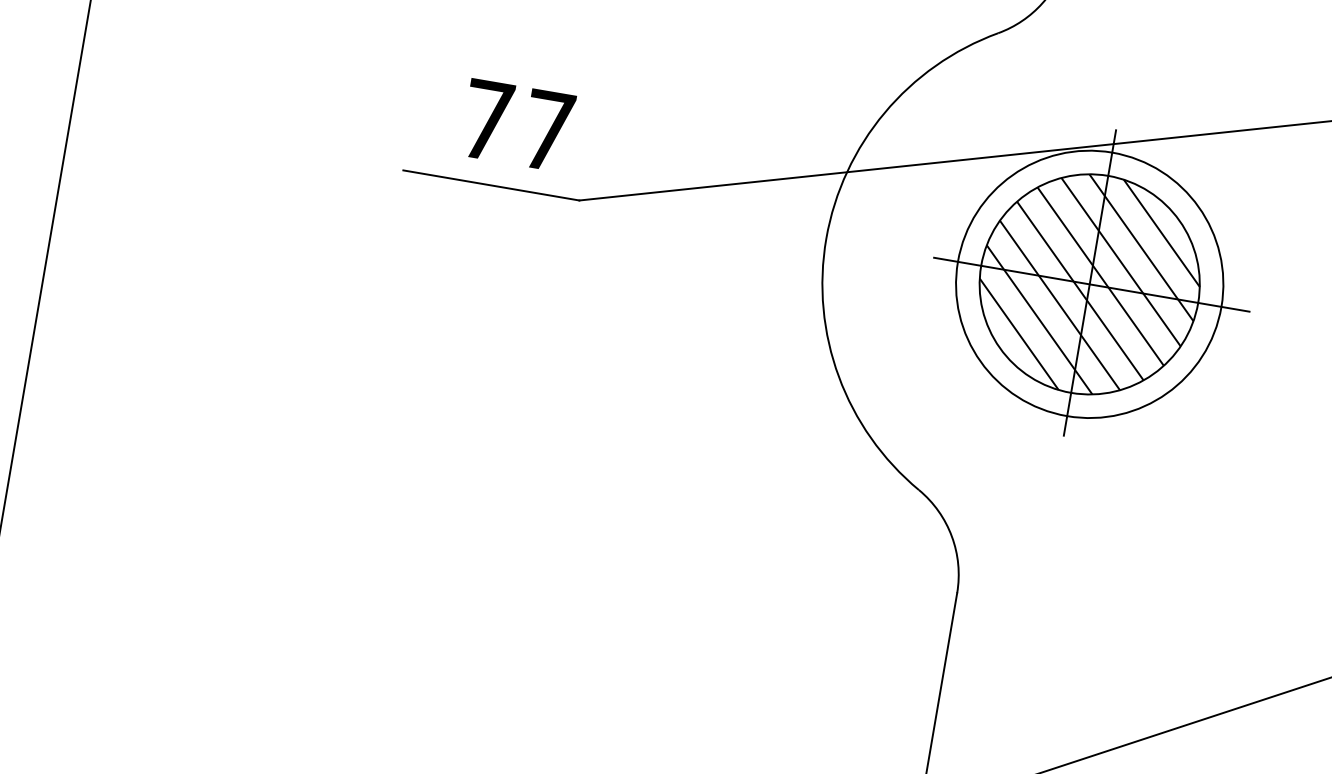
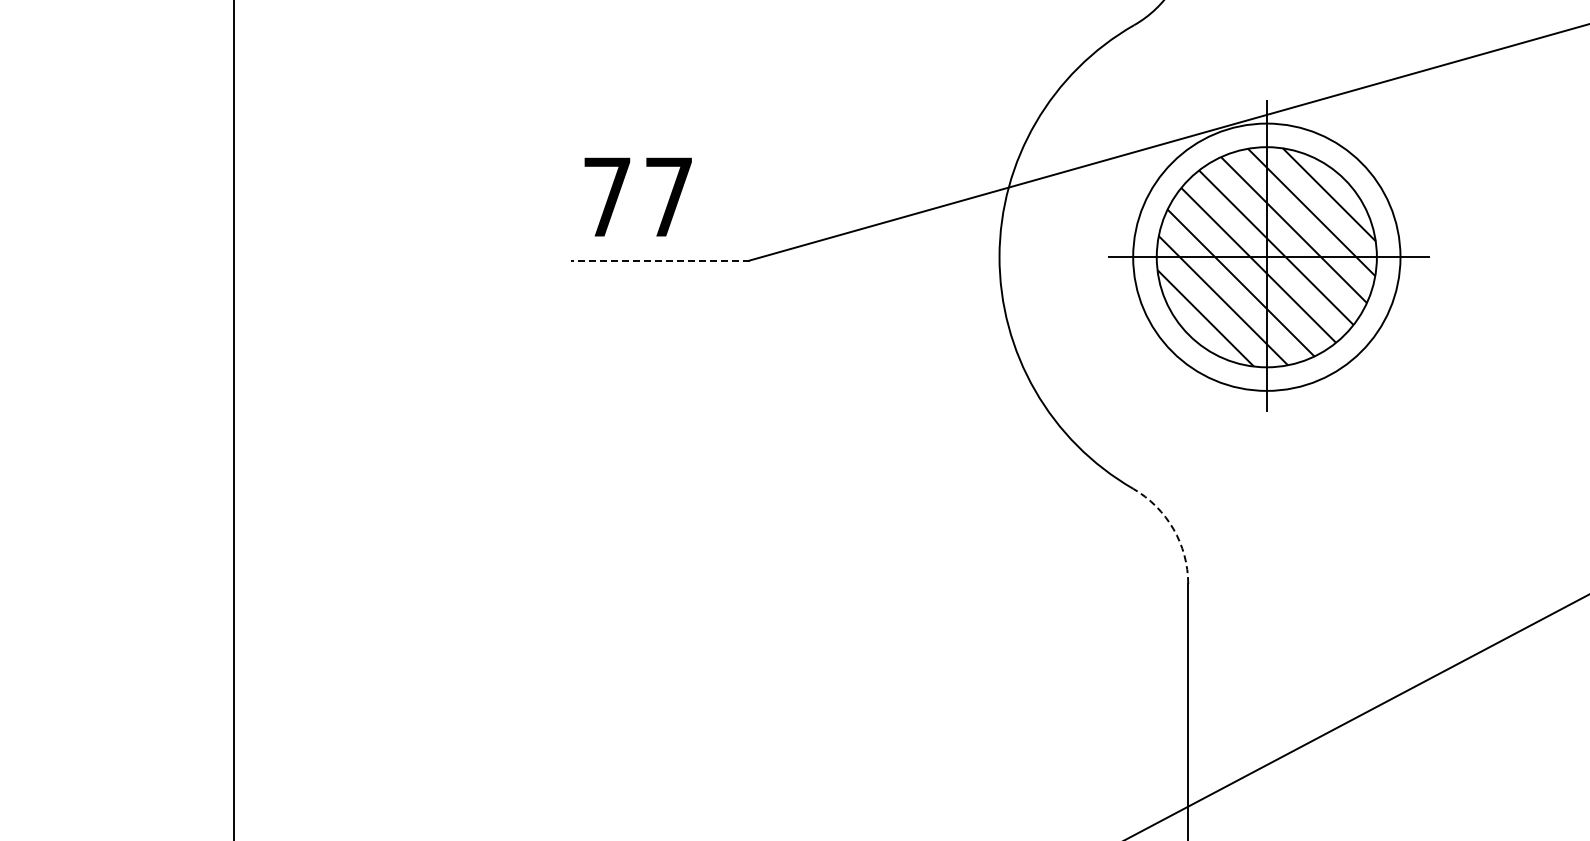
text: (517, 124) -> (637, 196), moved
line: (490, 185) -> (659, 260), solid -> dashed
arc: (951, 537) -> (1173, 529), solid -> dashed

